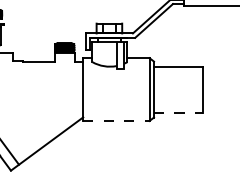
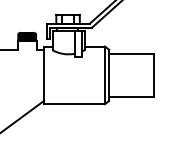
line: (178, 113) -> (131, 97), dashed -> solid
line: (116, 120) -> (74, 103), dashed -> solid

